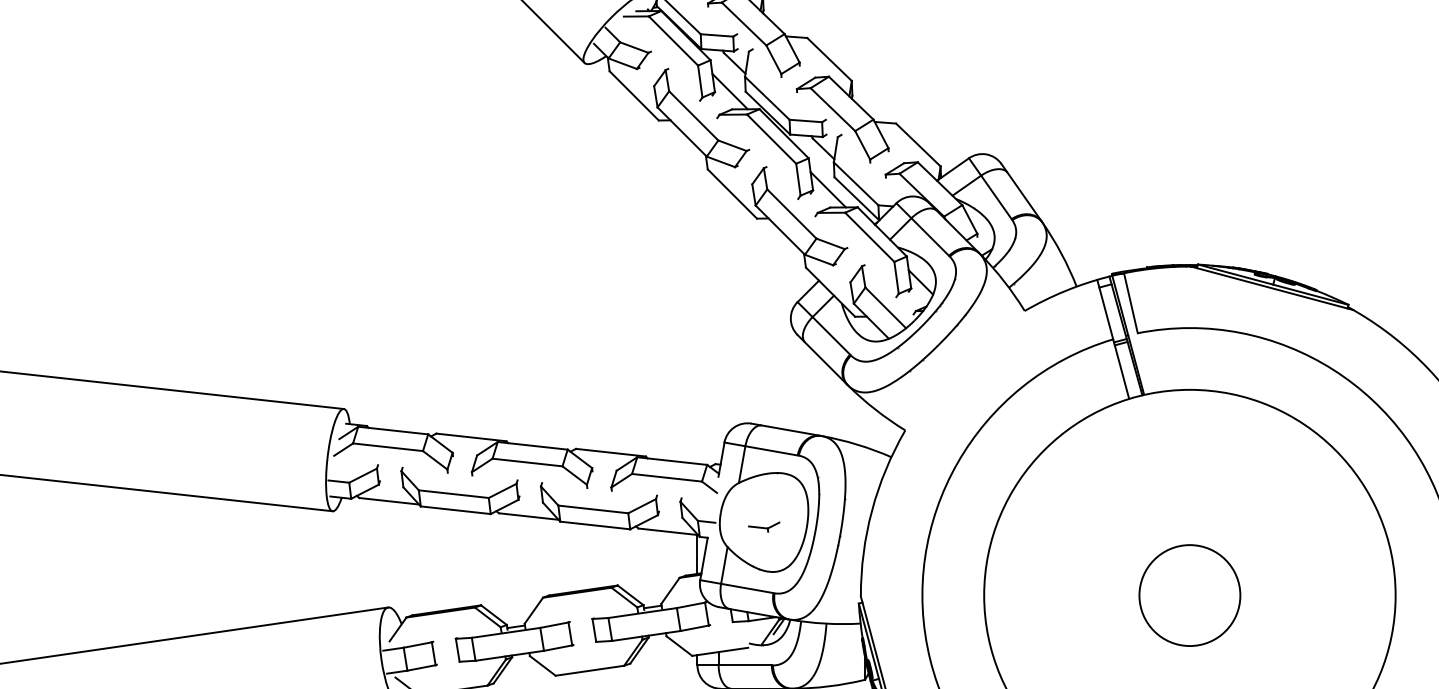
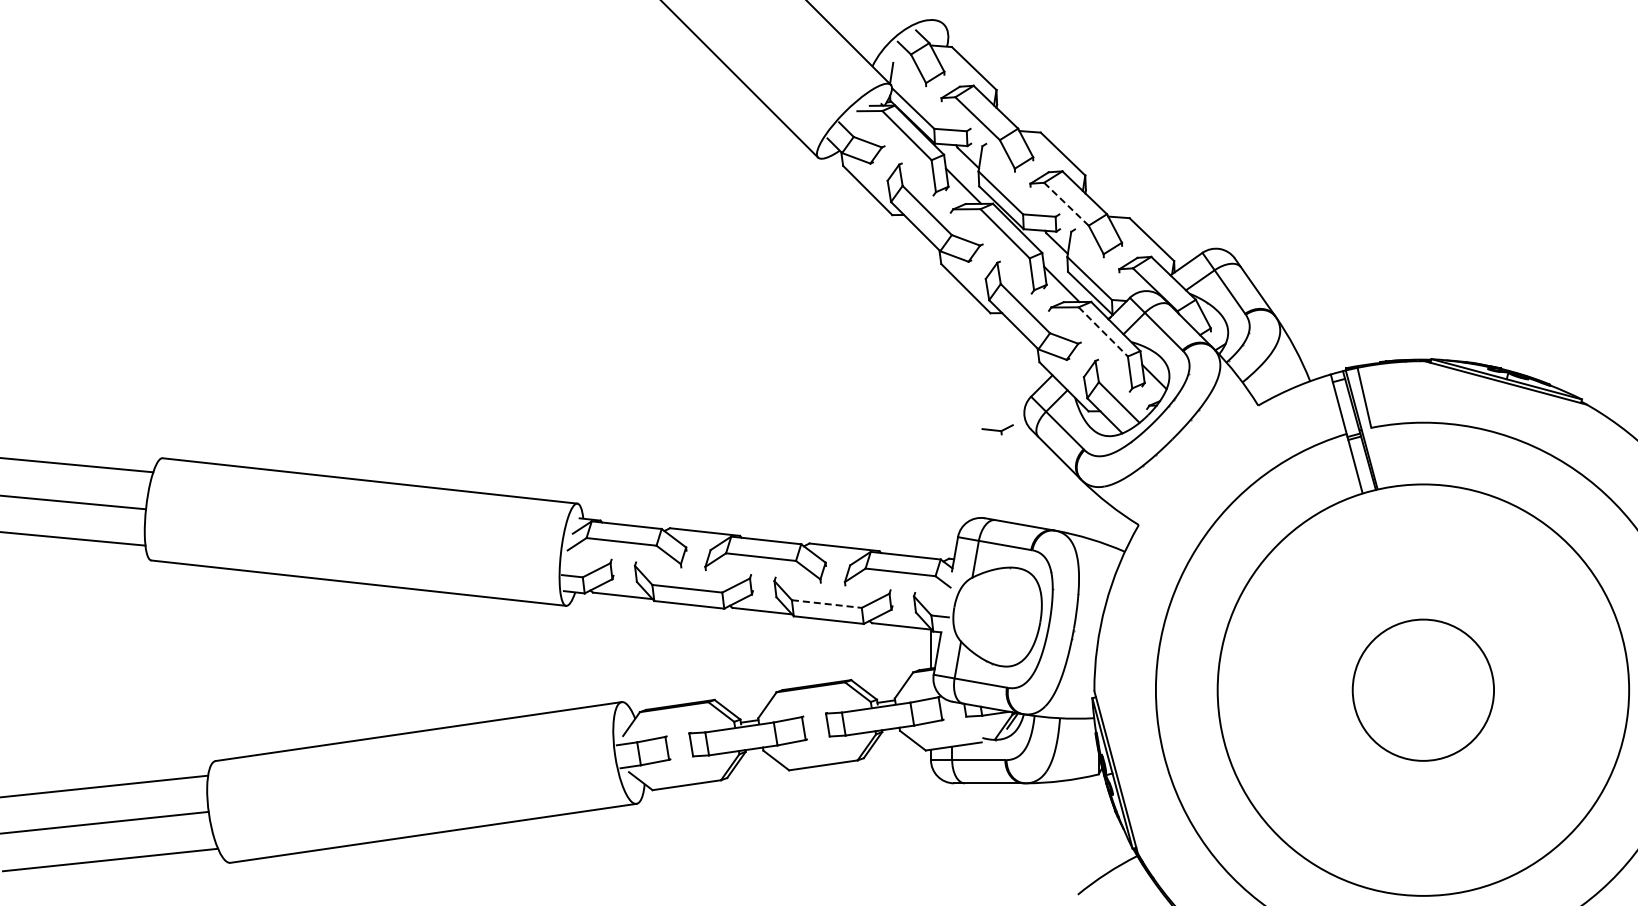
line: (832, 109) -> (1066, 204), solid -> dashed
line: (869, 236) -> (1103, 331), solid -> dashed
line: (593, 509) -> (827, 604), solid -> dashed
part: (763, 526) -> (997, 429), moved
circle: (1189, 594) -> (1423, 689), size x1.4

